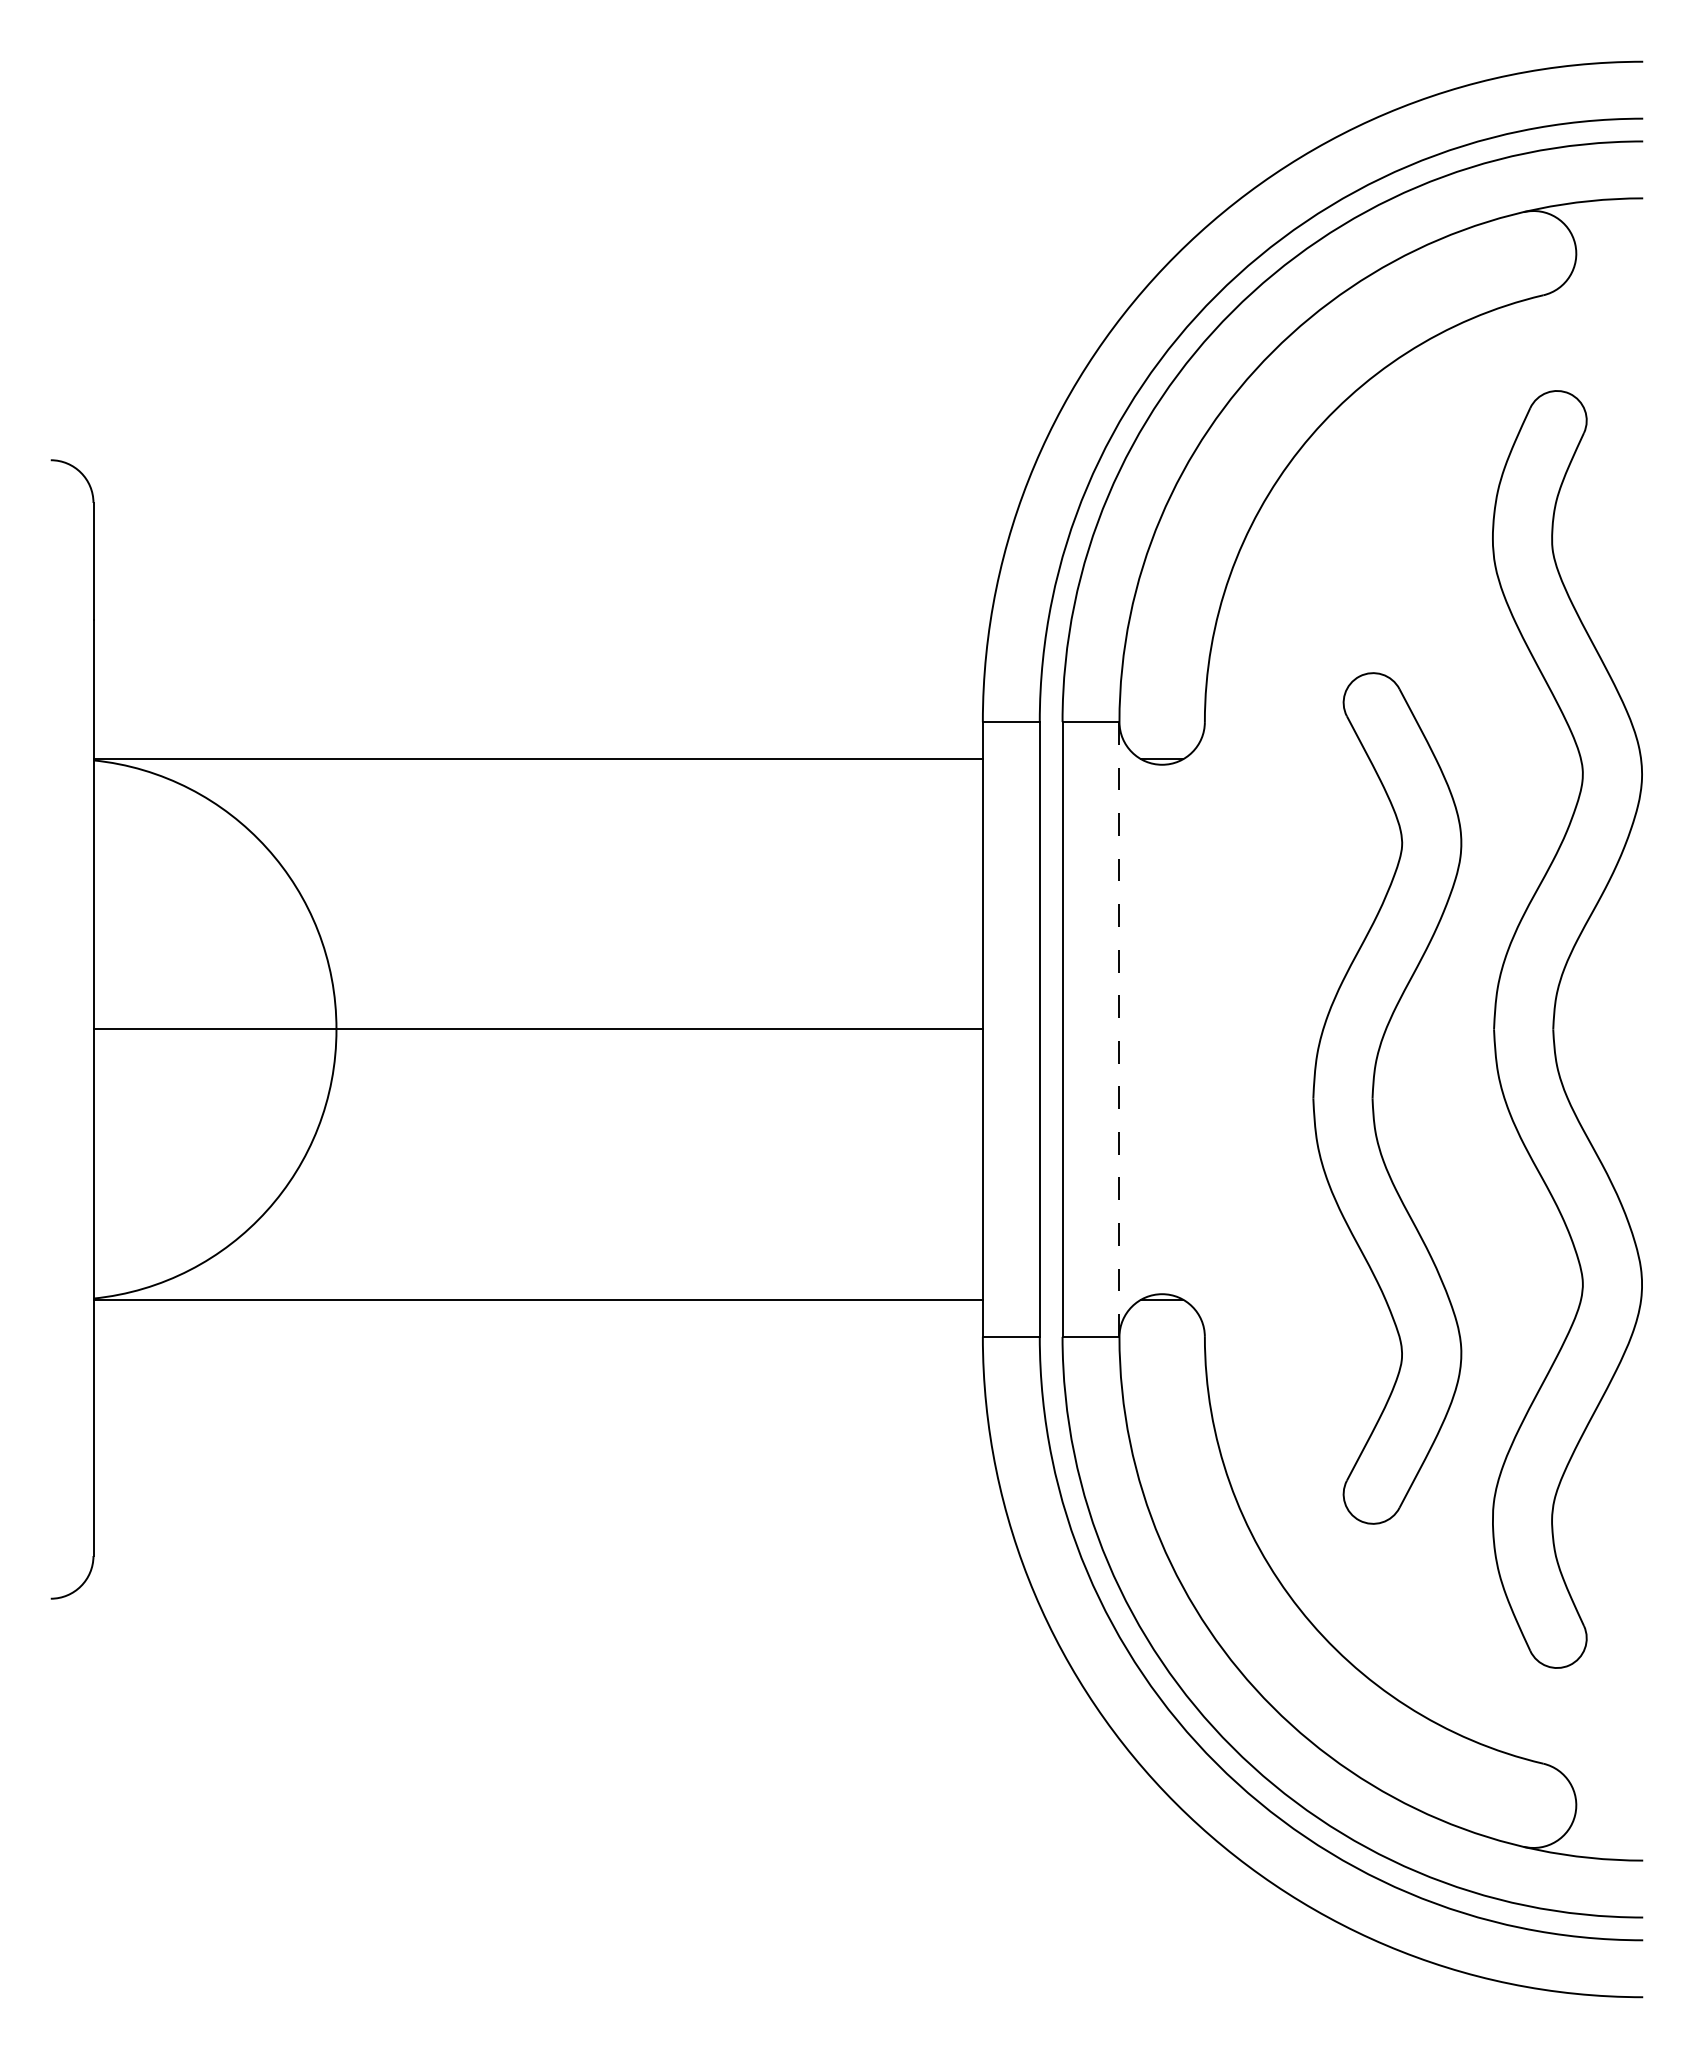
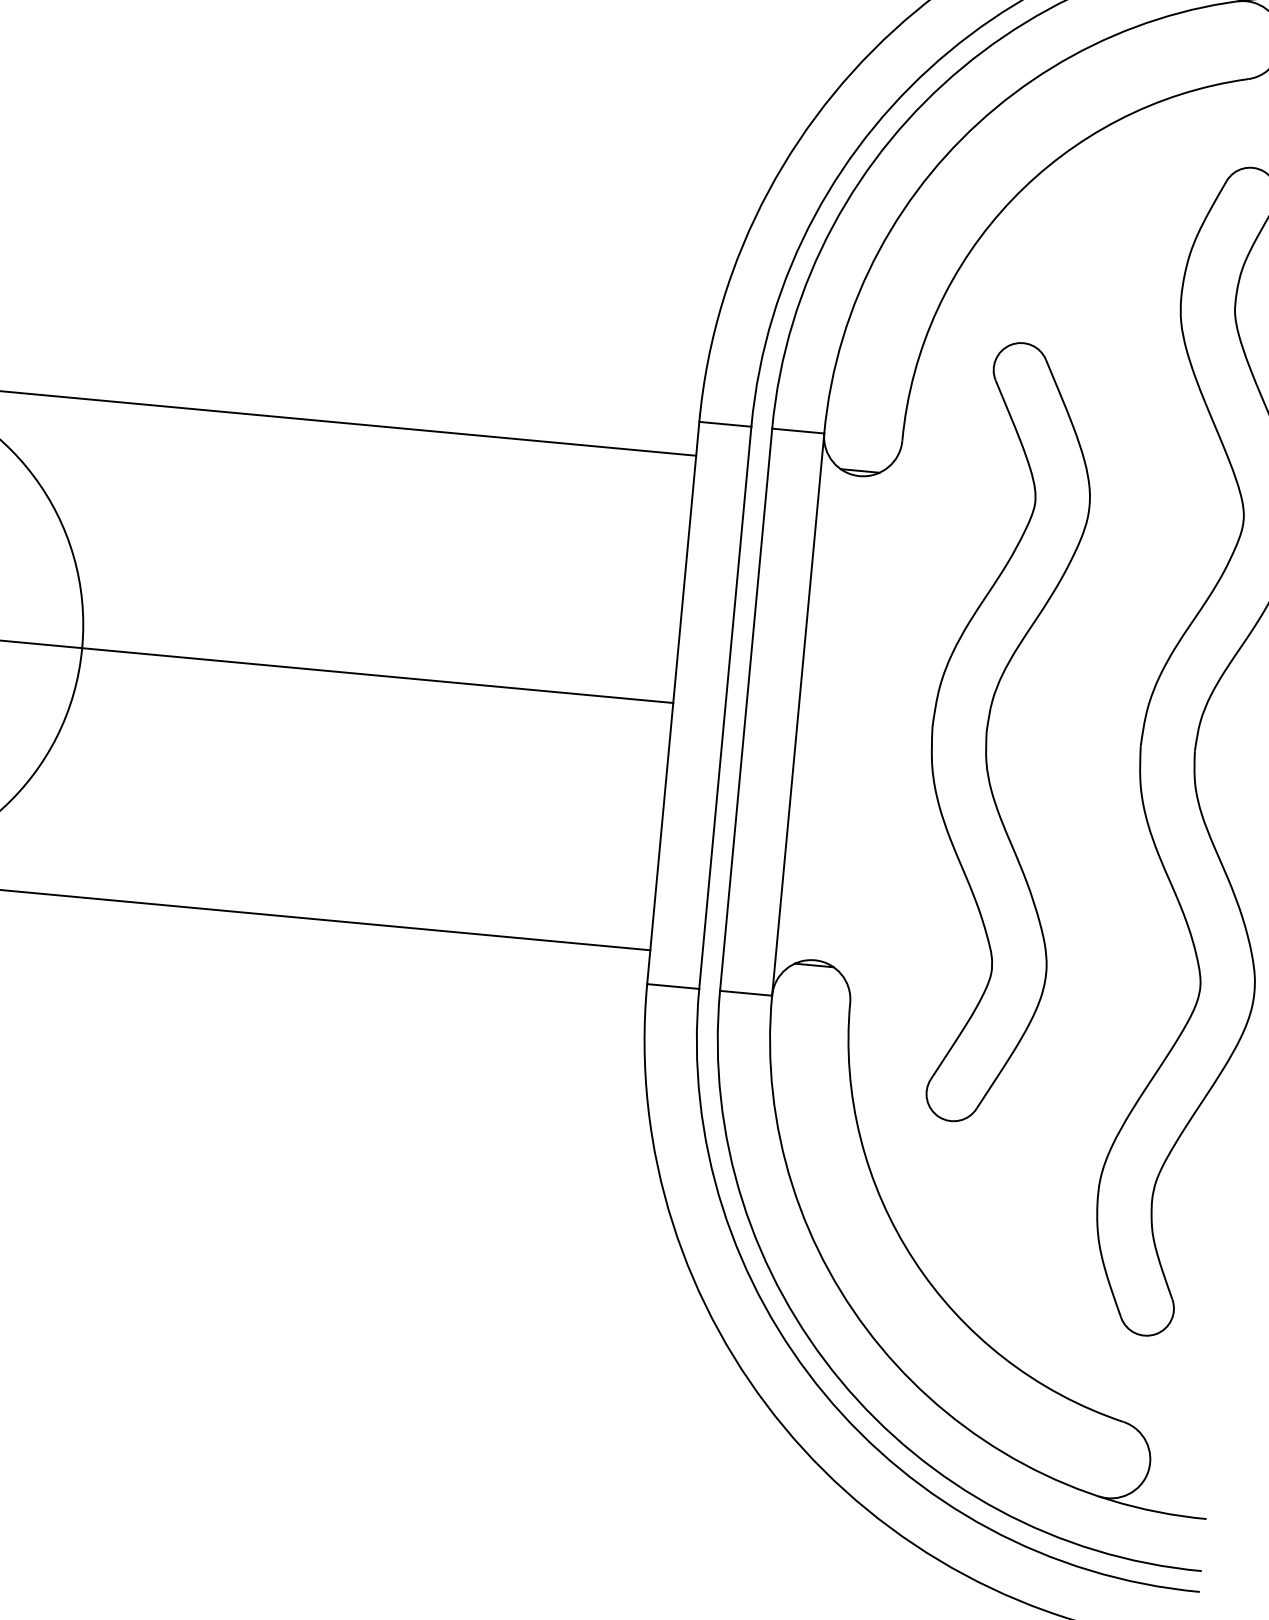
line: (1119, 1029) -> (798, 714), dashed -> solid
part: (1373, 1098) -> (987, 732), moved

